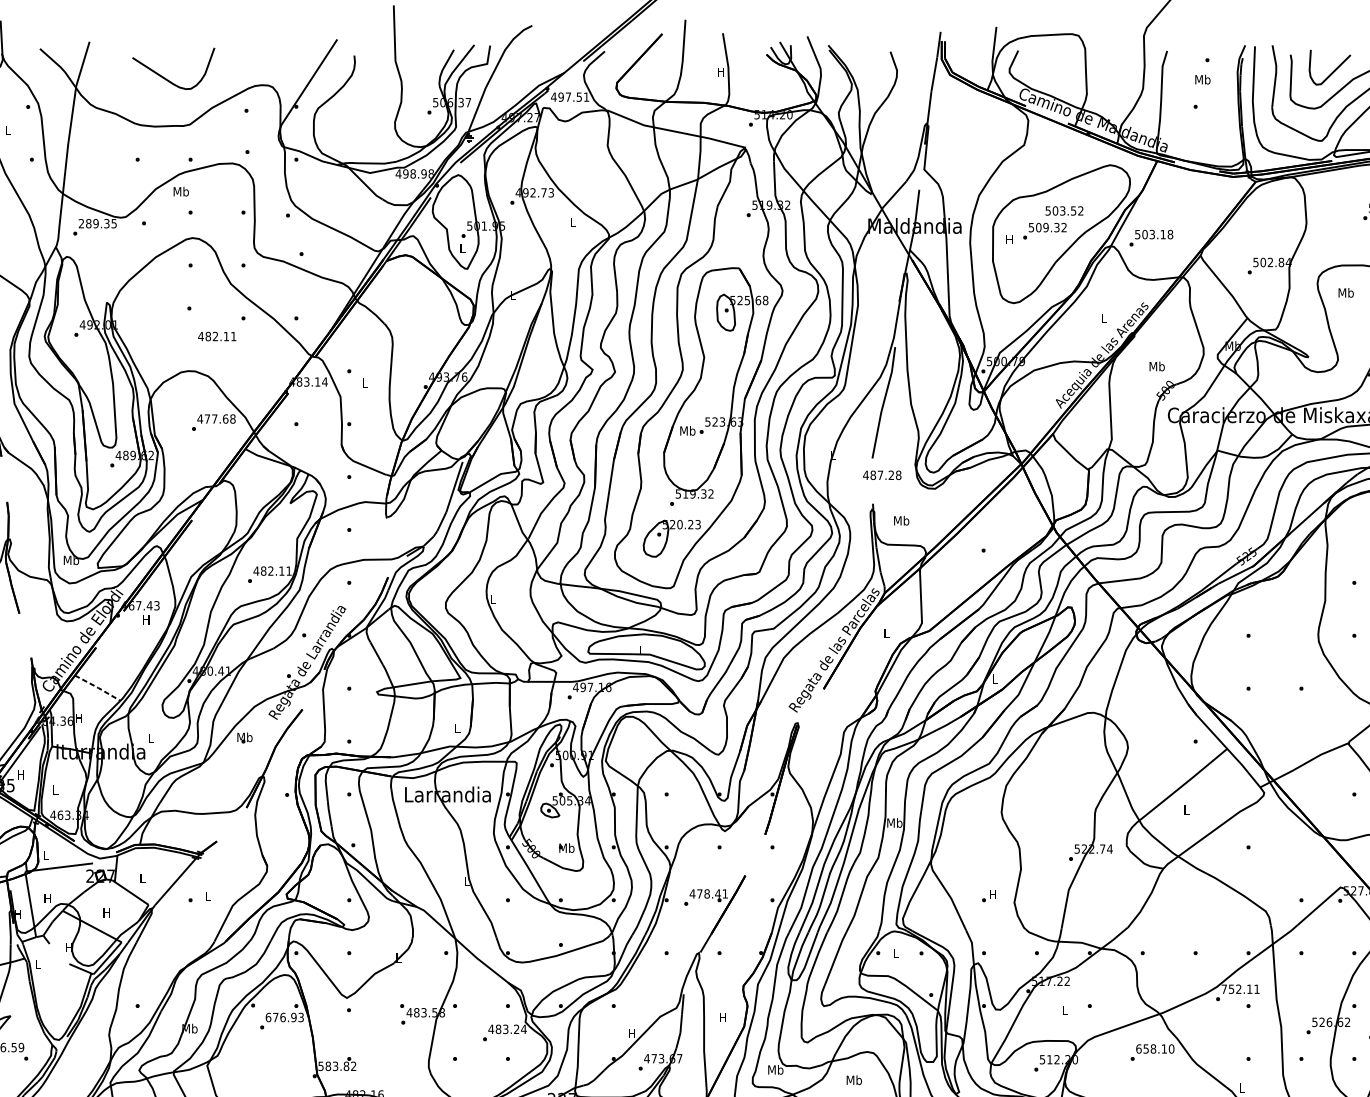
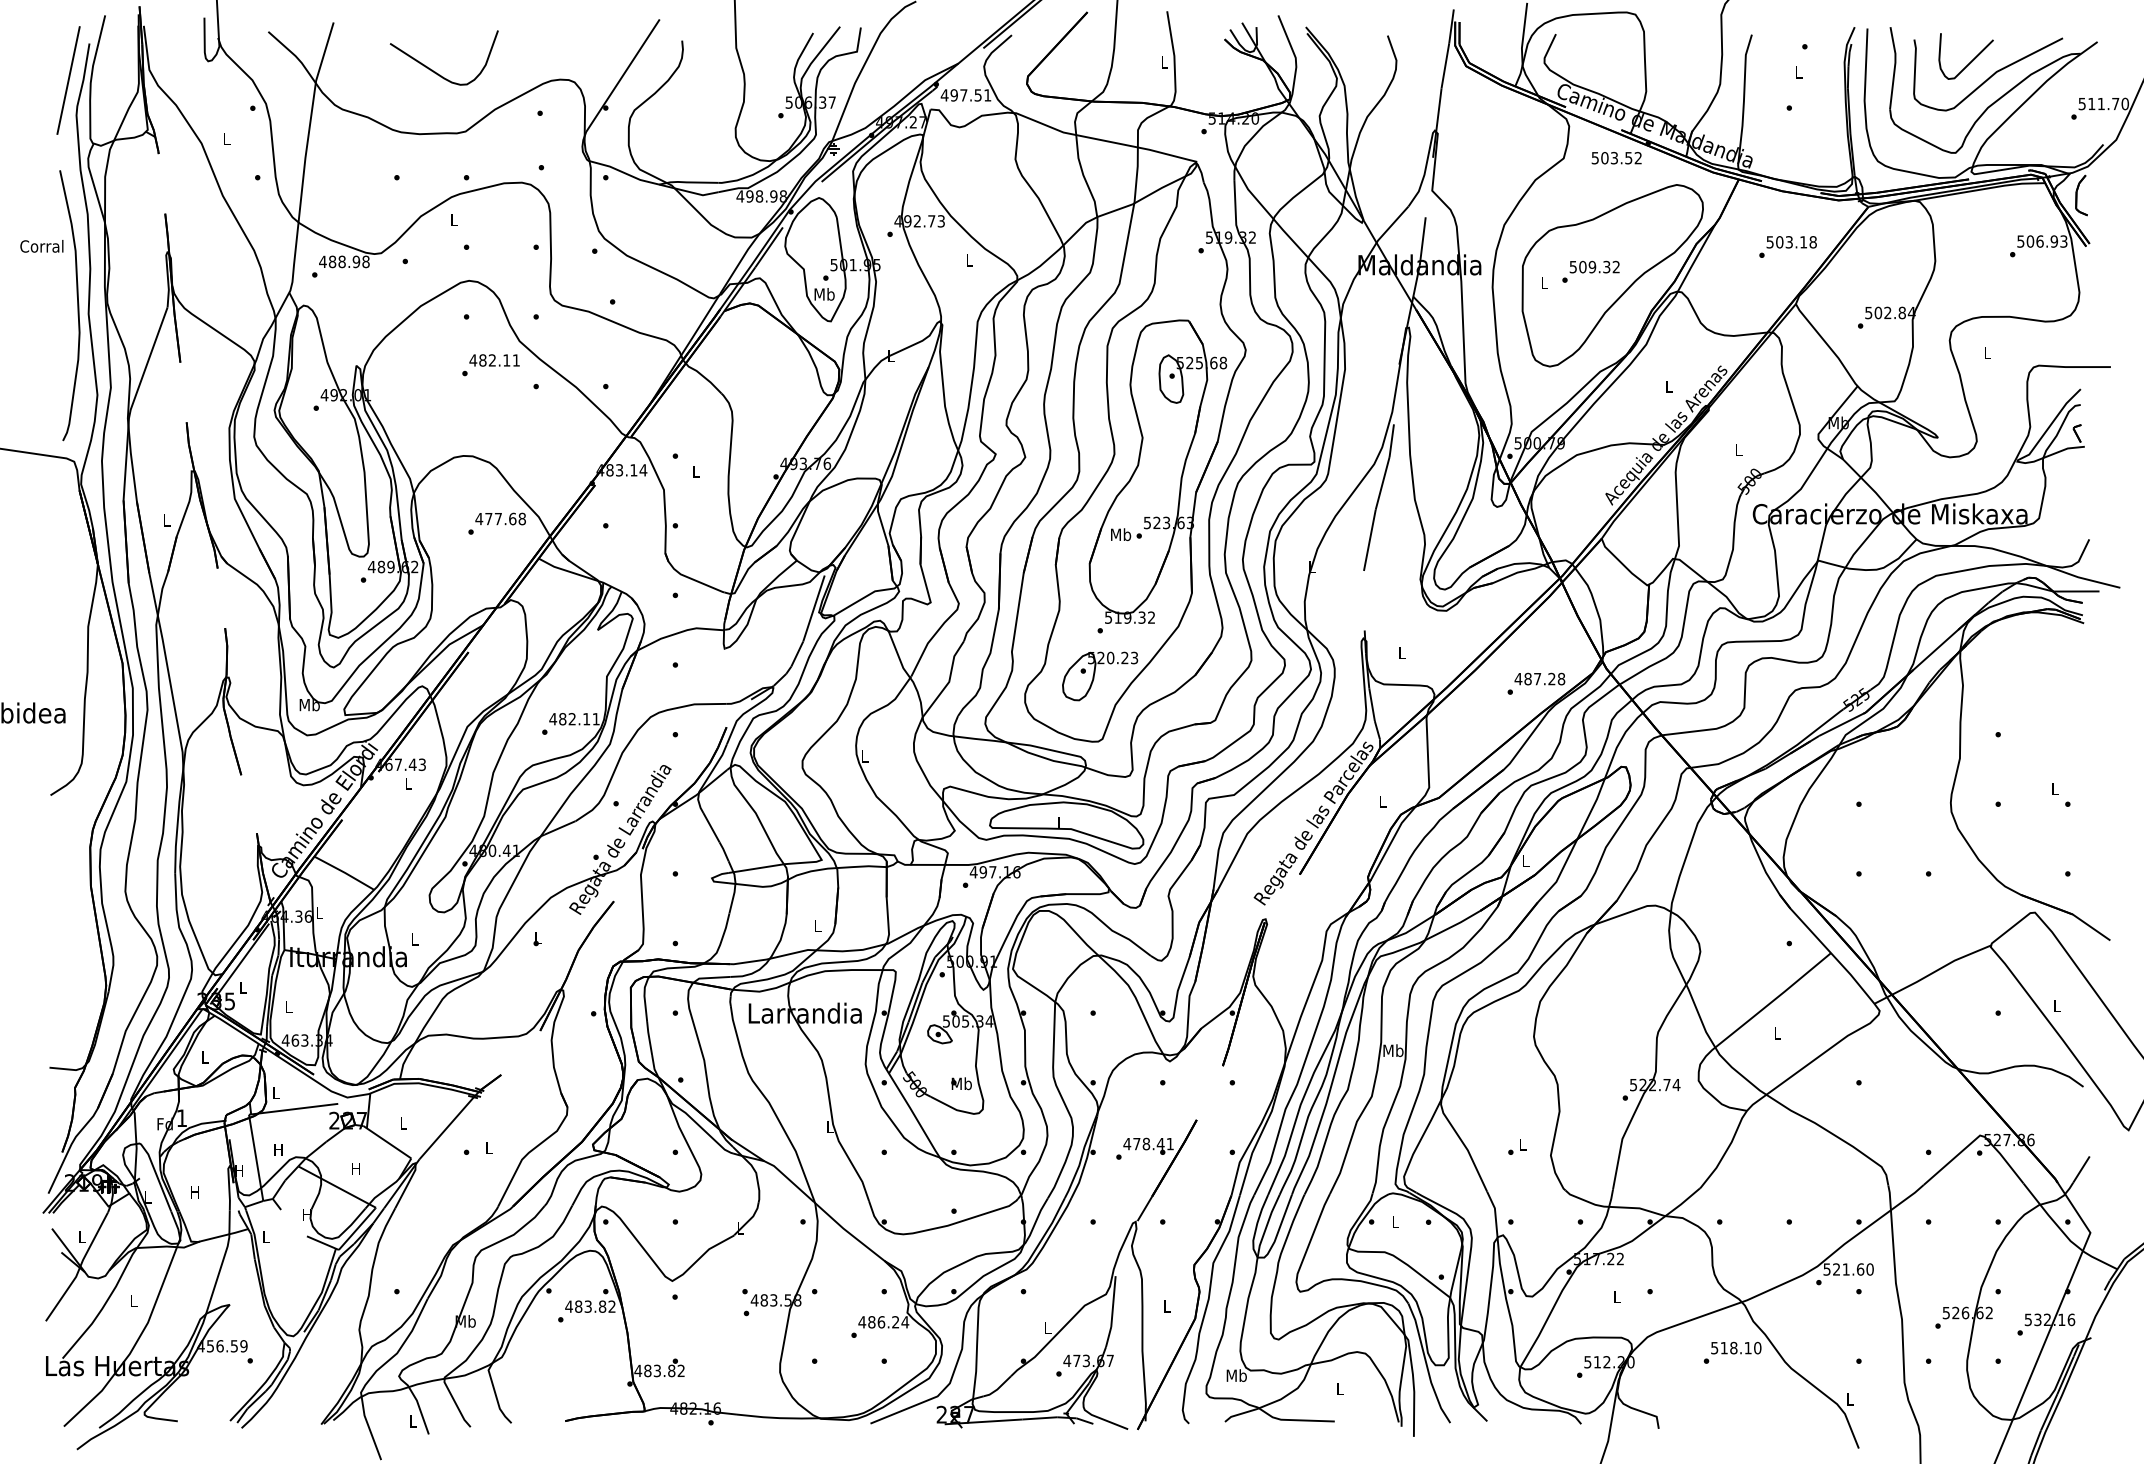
text: (720, 72) -> (1164, 62), H -> L
text: (1202, 79) -> (1798, 72), Mb -> L
text: (181, 191) -> (454, 219), Mb -> L
text: (1064, 211) -> (1616, 158), moved
text: (97, 223) -> (344, 261), 289.35 -> 488.98
text: (1150, 237) -> (1787, 246), moved
text: (1009, 239) -> (1544, 282), H -> L
text: (462, 248) -> (824, 294), L -> Mb
text: (1346, 292) -> (1987, 352), Mb -> L
text: (217, 336) -> (494, 360), moved
text: (1157, 366) -> (1738, 449), Mb -> L
text: (881, 474) -> (1539, 678), moved
text: (901, 520) -> (1402, 652), Mb -> L
text: (146, 619) -> (408, 783), H -> L
line: (98, 687) -> (345, 872), dashed -> solid
text: (78, 718) -> (319, 912), H -> L
text: (245, 736) -> (538, 937), Mb -> L
text: (20, 774) -> (242, 987), H -> L
text: (992, 894) -> (1522, 1144), H -> L
text: (1240, 989) -> (1848, 1269), 752.11 -> 521.60
text: (284, 1017) -> (590, 1306), 676.93 -> 483.82
text: (722, 1017) -> (1166, 1306), H -> L
text: (505, 1029) -> (881, 1322), 483.24 -> 486.24
text: (631, 1033) -> (1047, 1327), H -> L
text: (1142, 1048) -> (1719, 1347), 658.10 -> 518.10
text: (321, 1065) -> (638, 1370), 583.82 -> 483.82
text: (854, 1079) -> (1340, 1388), Mb -> L

